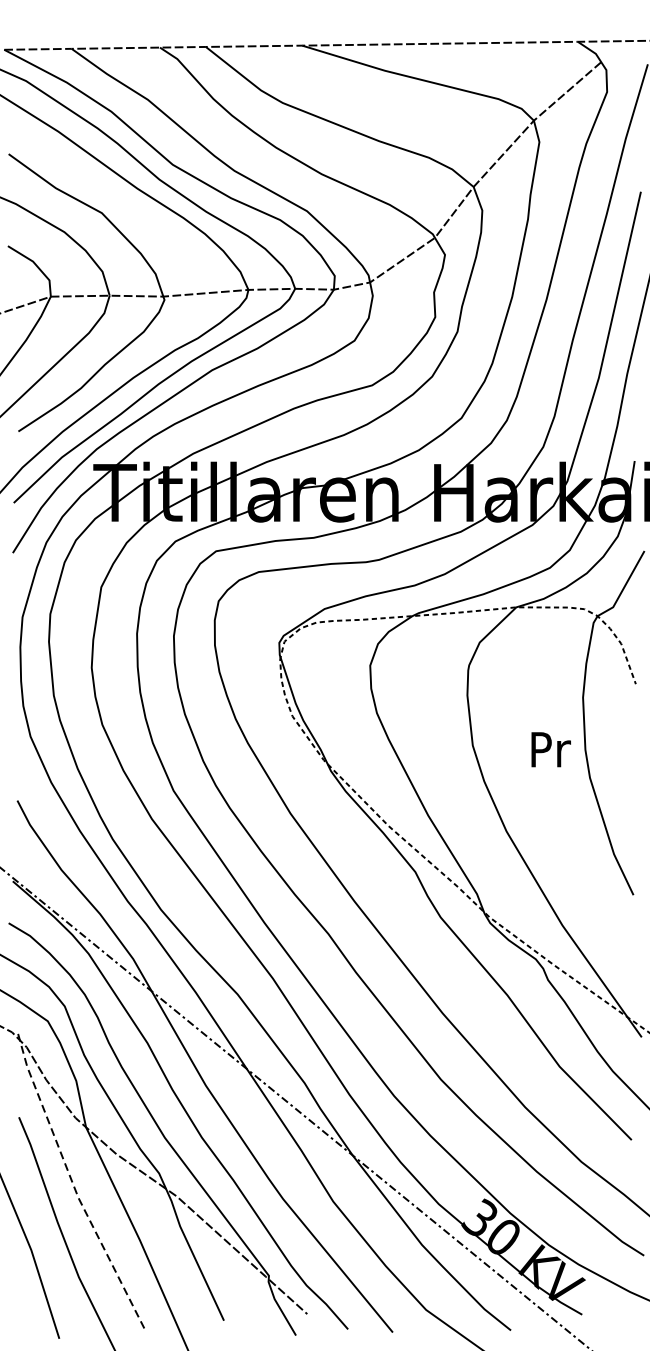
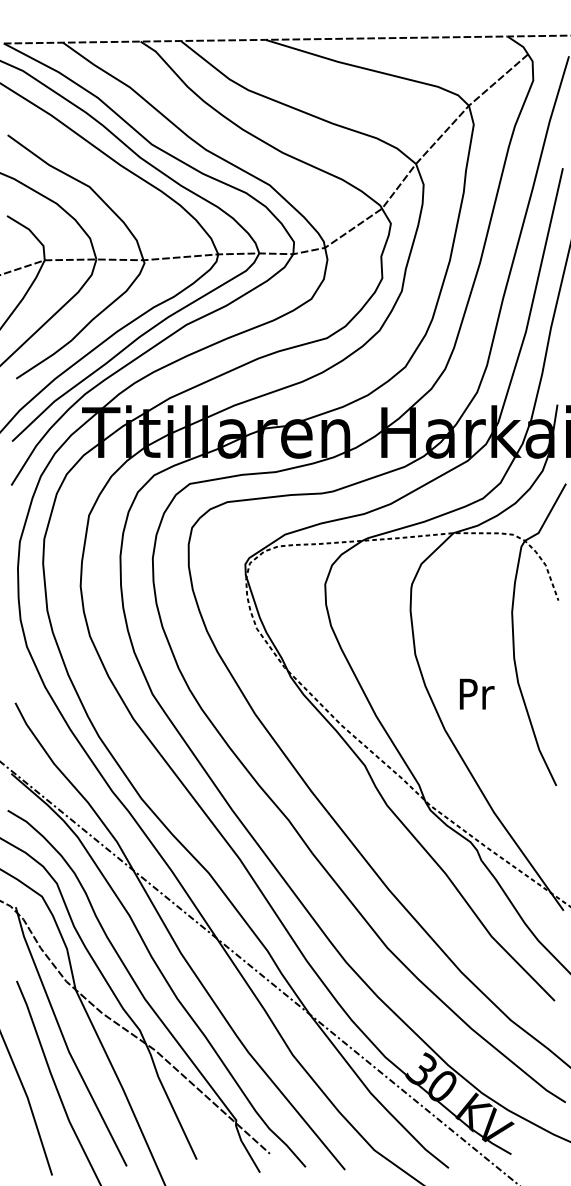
text: (551, 748) -> (477, 693), moved
line: (73, 1183) -> (64, 1039), dashed -> solid

